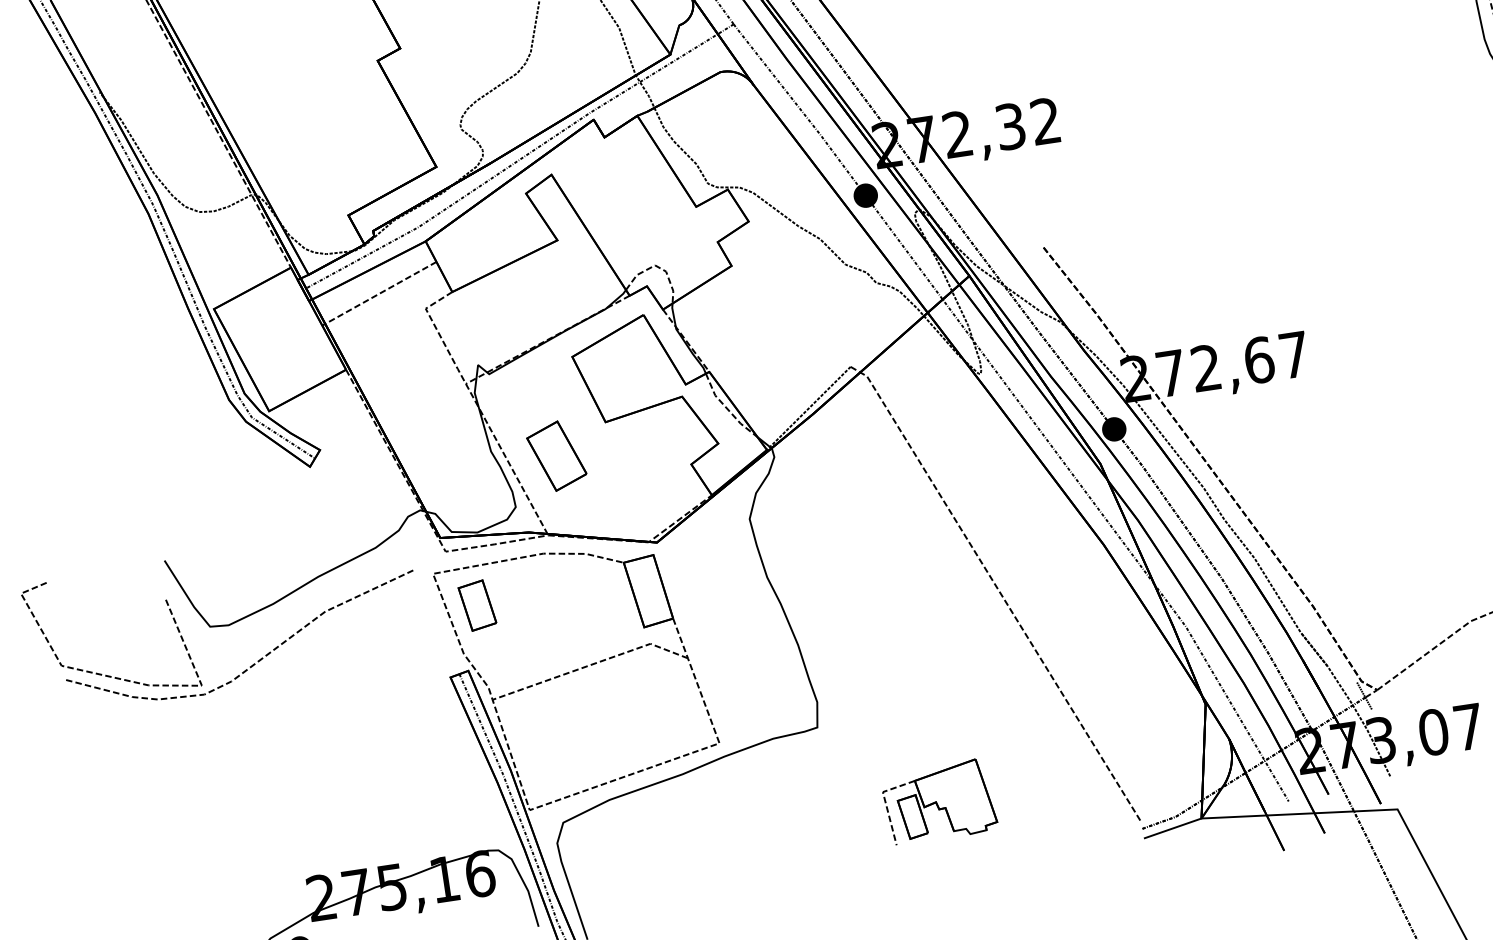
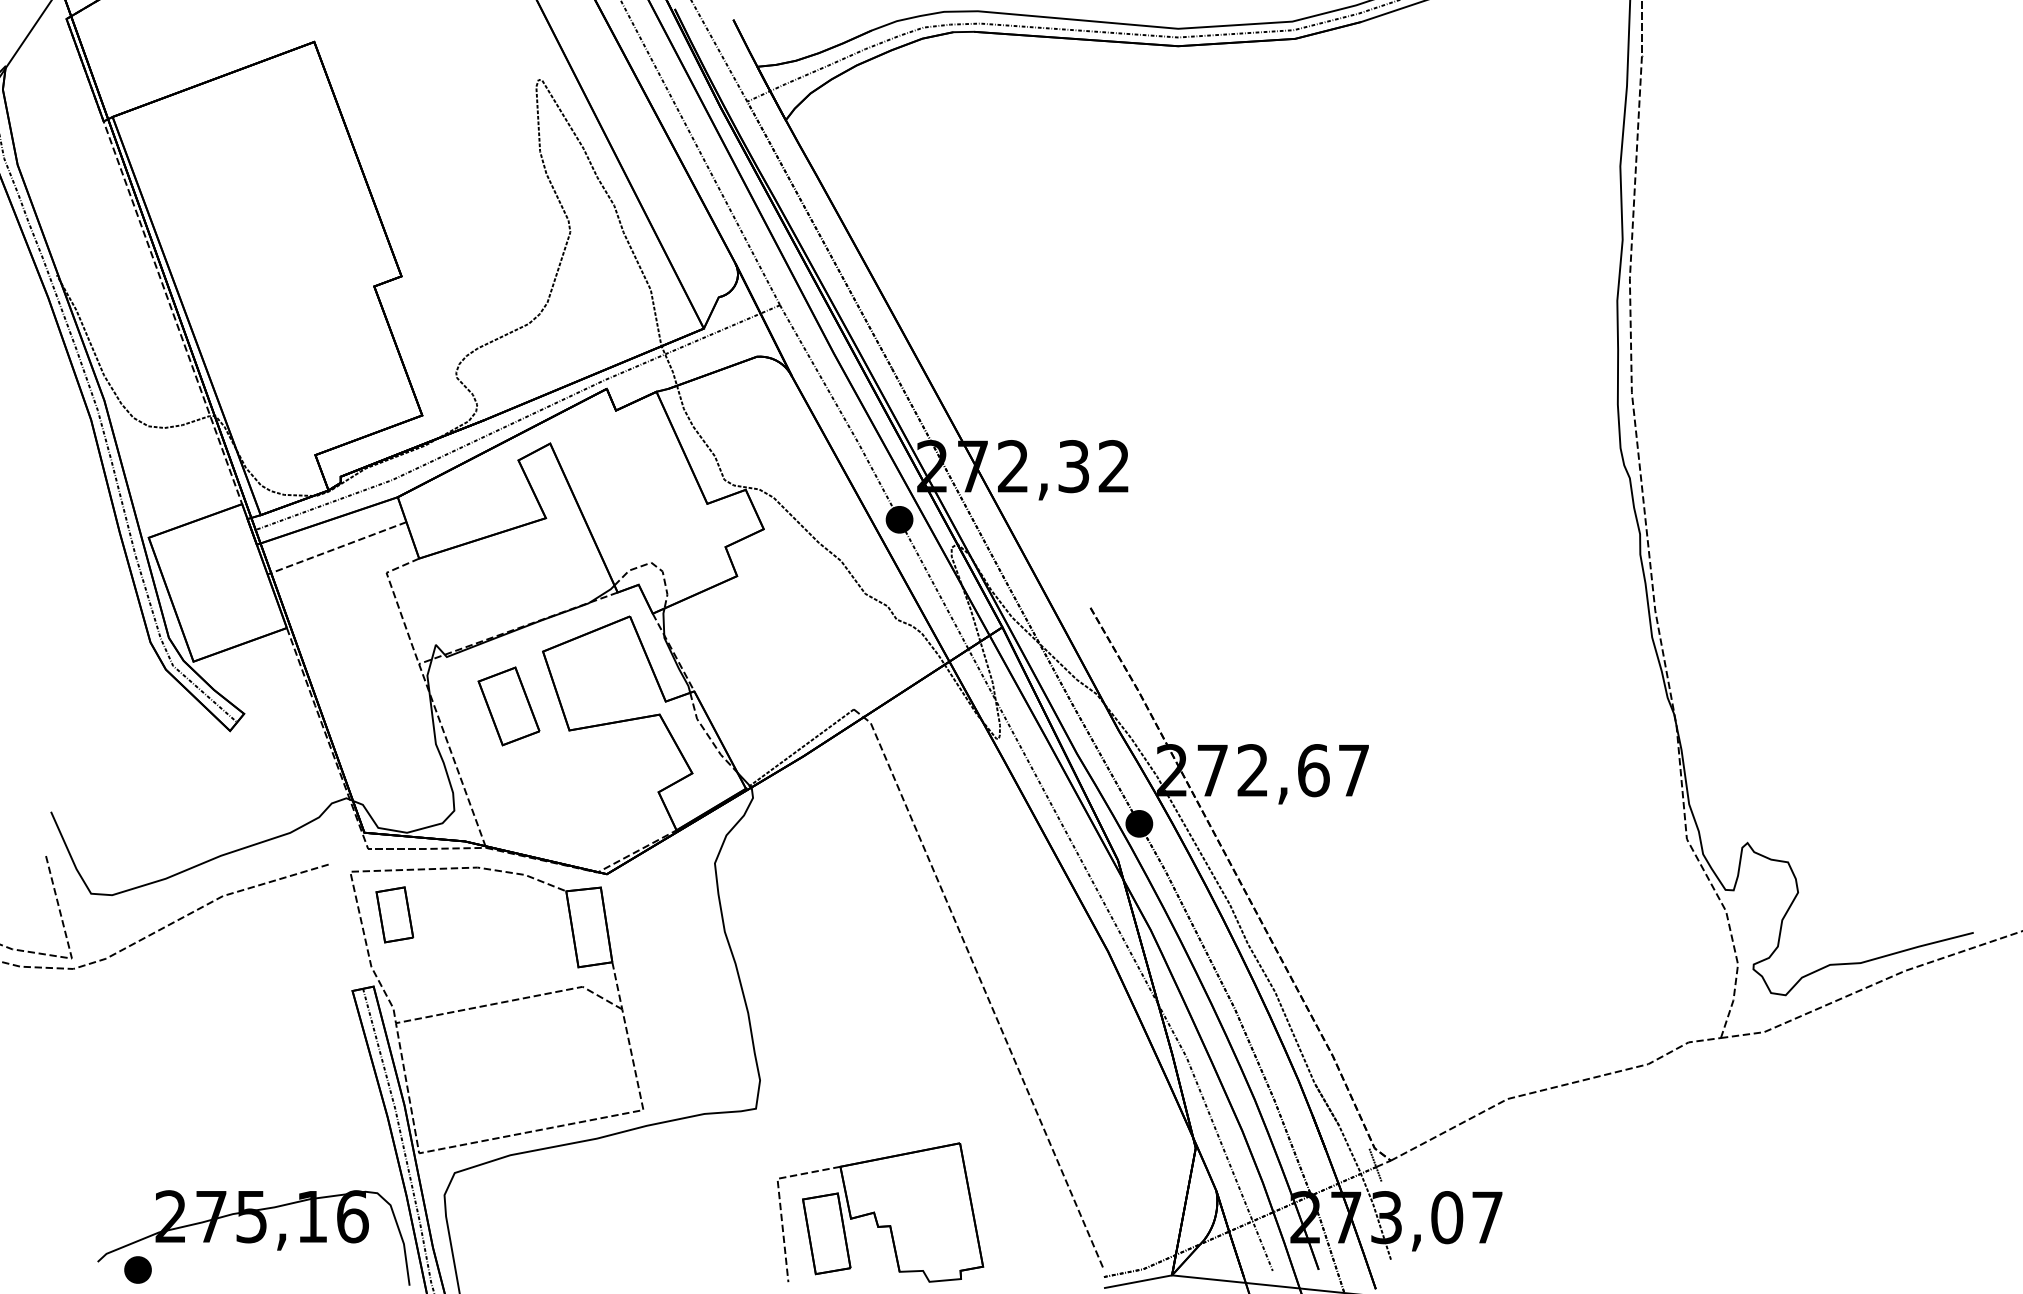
part: (556, 456) -> (508, 706), moved
part: (939, 801) -> (880, 1212), size x1.67

